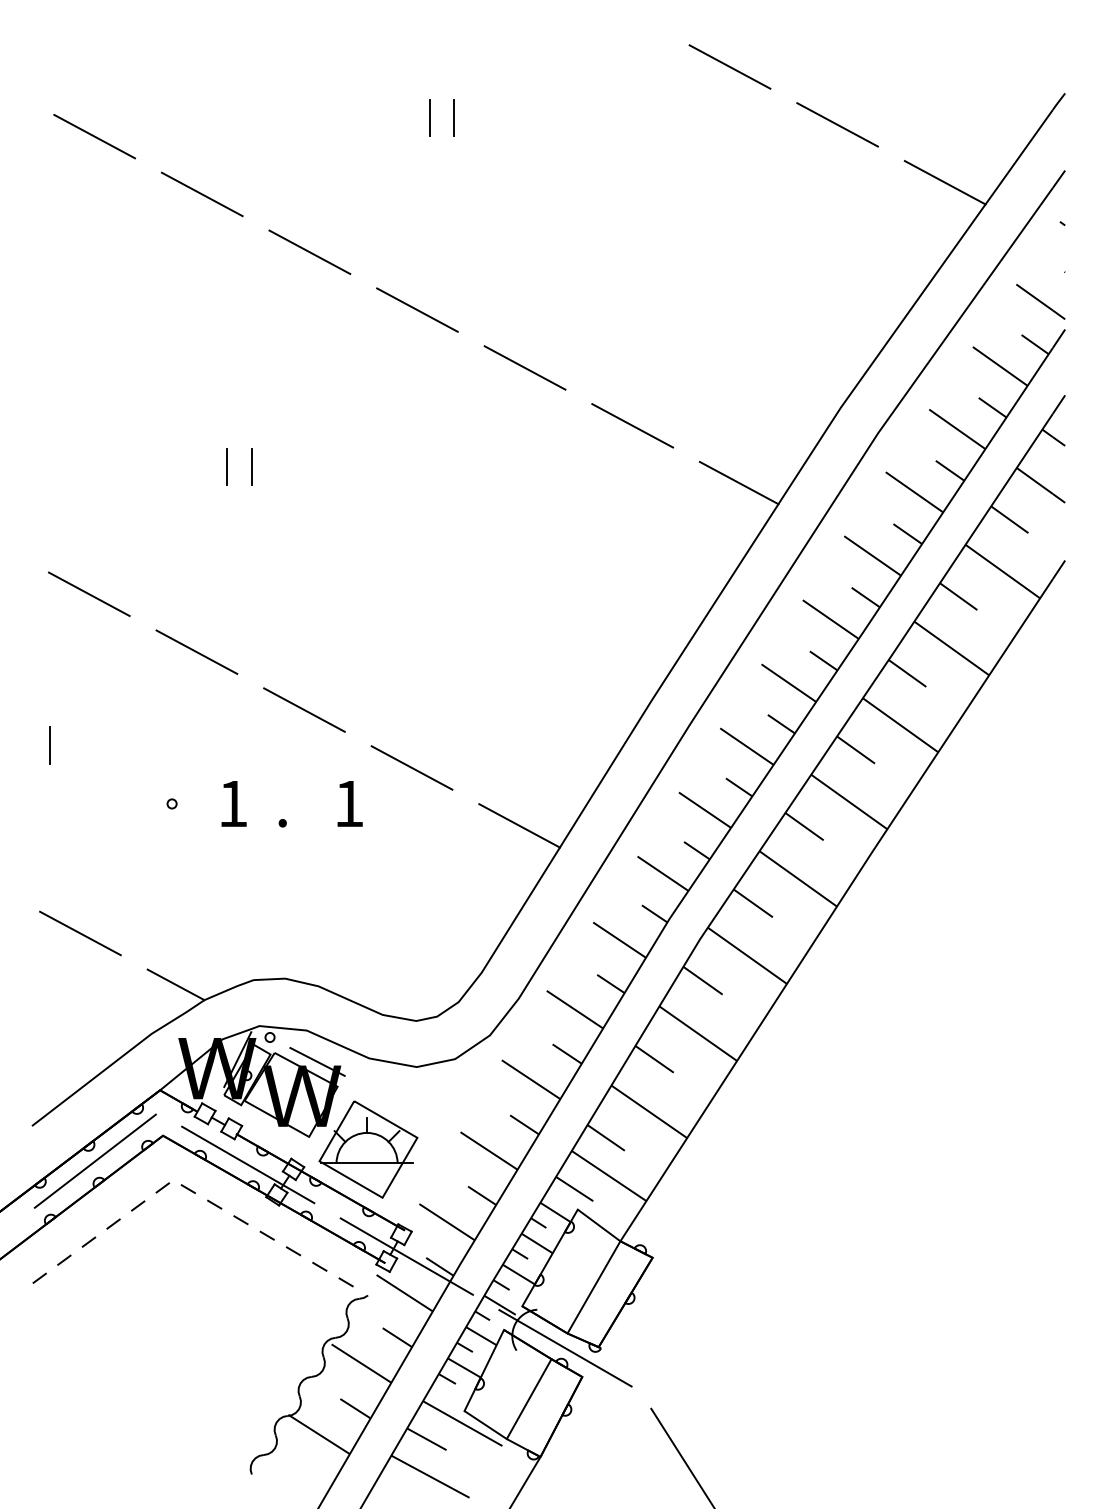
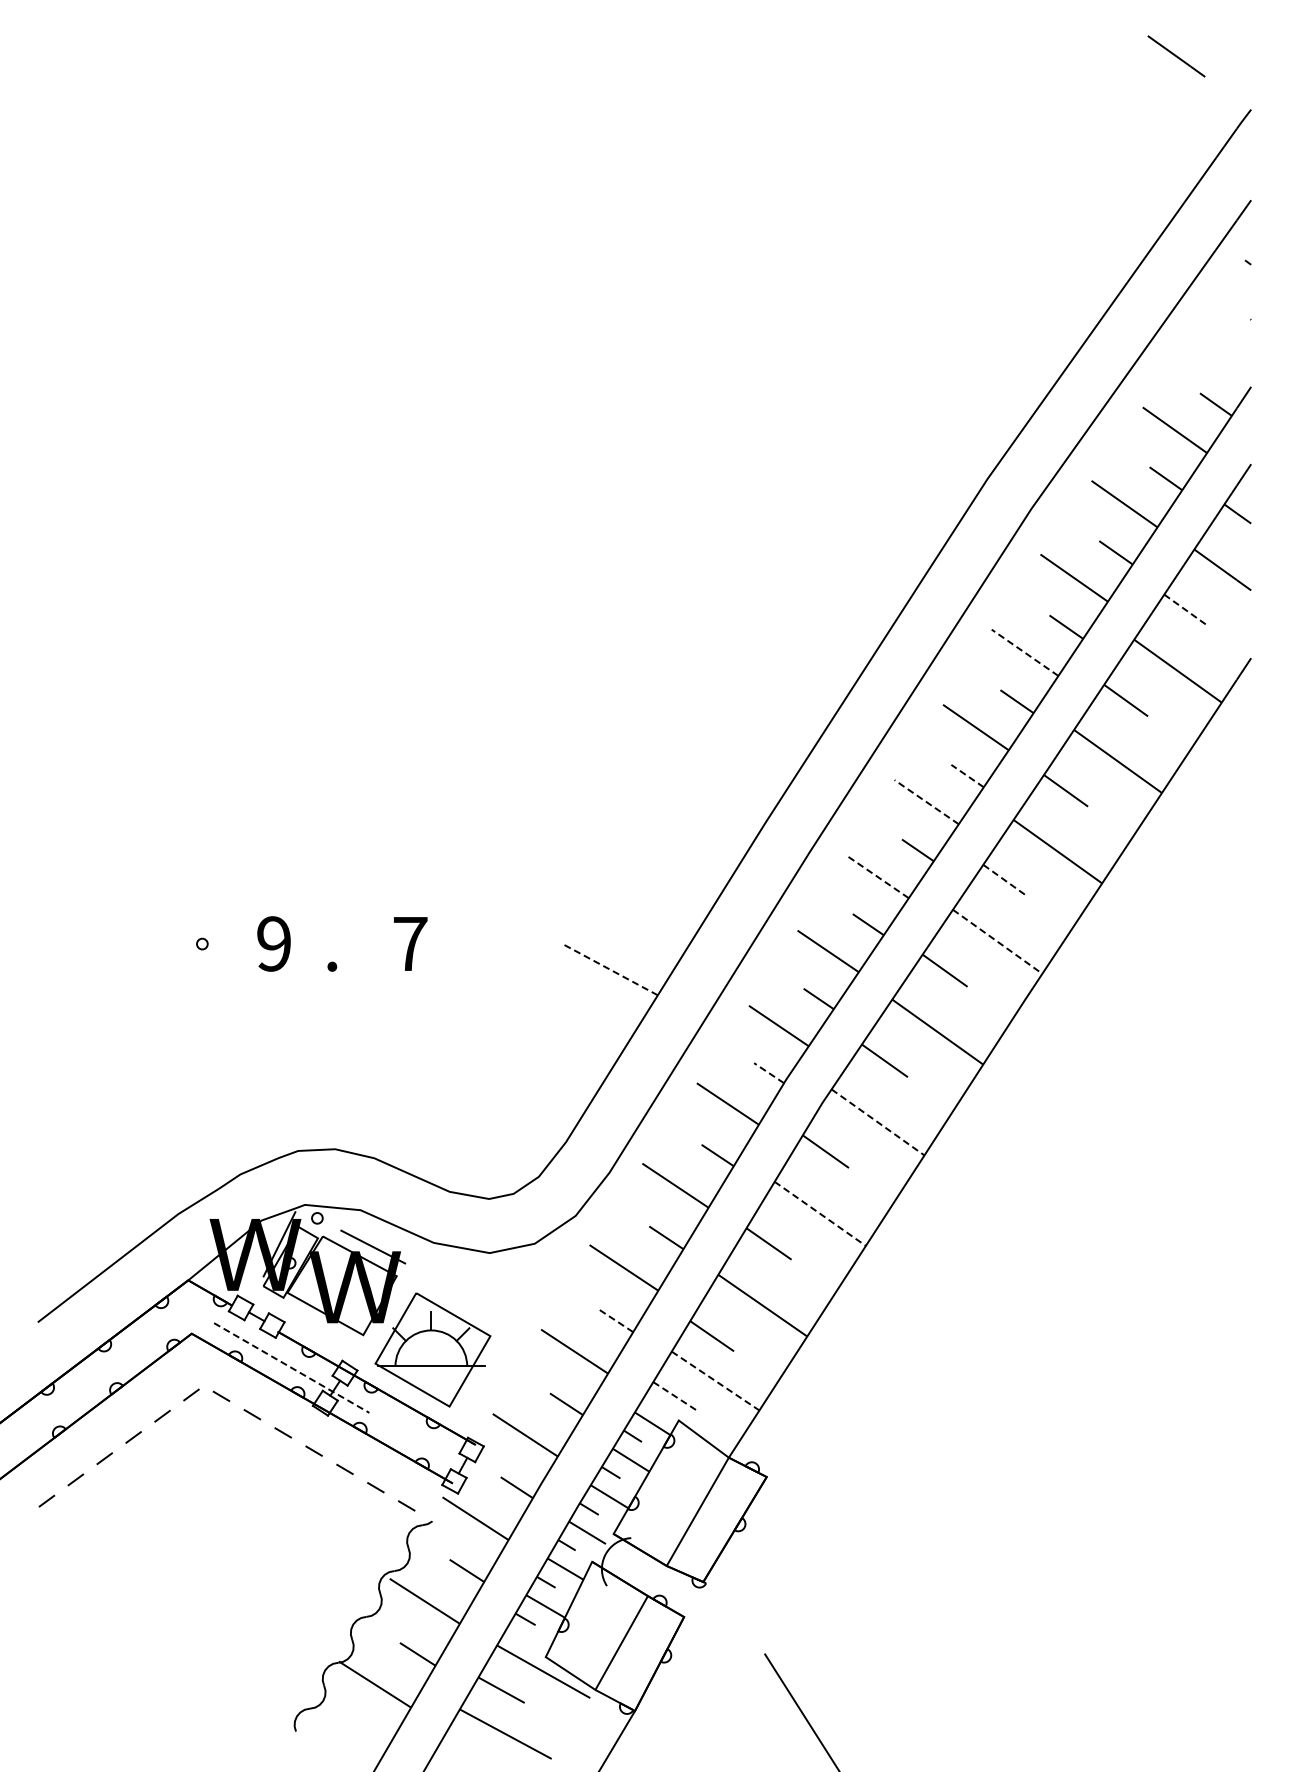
line: (729, 66) -> (857, 78), removed
line: (429, 118) -> (504, 138), removed
line: (454, 118) -> (533, 138), removed
line: (837, 124) -> (983, 146), removed
line: (94, 135) -> (111, 159), removed
line: (944, 182) -> (1109, 214), removed
line: (202, 193) -> (237, 227), removed
line: (309, 251) -> (363, 295), removed
line: (1040, 301) -> (1176, 56), moved
line: (417, 309) -> (490, 363), removed
line: (524, 367) -> (616, 431), removed
line: (632, 425) -> (742, 499), removed
line: (227, 467) -> (267, 548), removed
line: (251, 467) -> (295, 548), removed
line: (739, 483) -> (868, 567), removed
line: (1010, 519) -> (1186, 610), solid -> dashed
line: (872, 555) -> (1025, 652), solid -> dashed
line: (88, 593) -> (104, 697), removed
line: (196, 651) -> (231, 765), removed
line: (823, 661) -> (967, 776), solid -> dashed
line: (788, 683) -> (926, 802), solid -> dashed
line: (304, 709) -> (357, 833), removed
line: (50, 745) -> (59, 875), removed
line: (746, 746) -> (877, 876), solid -> dashed
line: (856, 750) -> (1006, 881), solid -> dashed
line: (411, 767) -> (483, 901), removed
line: (849, 801) -> (997, 941), solid -> dashed
text: (232, 803) -> (273, 943), 1 -> 9
text: (349, 803) -> (410, 943), 1 -> 7
line: (519, 825) -> (610, 969), solid -> dashed
line: (654, 913) -> (768, 1072), solid -> dashed
line: (80, 932) -> (94, 1095), removed
line: (747, 955) -> (878, 1122), solid -> dashed
line: (175, 984) -> (206, 1156), removed
line: (698, 1033) -> (820, 1213), solid -> dashed
line: (523, 1124) -> (615, 1320), solid -> dashed
line: (95, 1161) -> (112, 1363), removed
line: (247, 1165) -> (291, 1368), solid -> dashed
line: (609, 1176) -> (715, 1381), solid -> dashed
line: (574, 1189) -> (675, 1396), solid -> dashed
line: (406, 1256) -> (477, 1475), removed
line: (565, 1348) -> (664, 1583), removed

